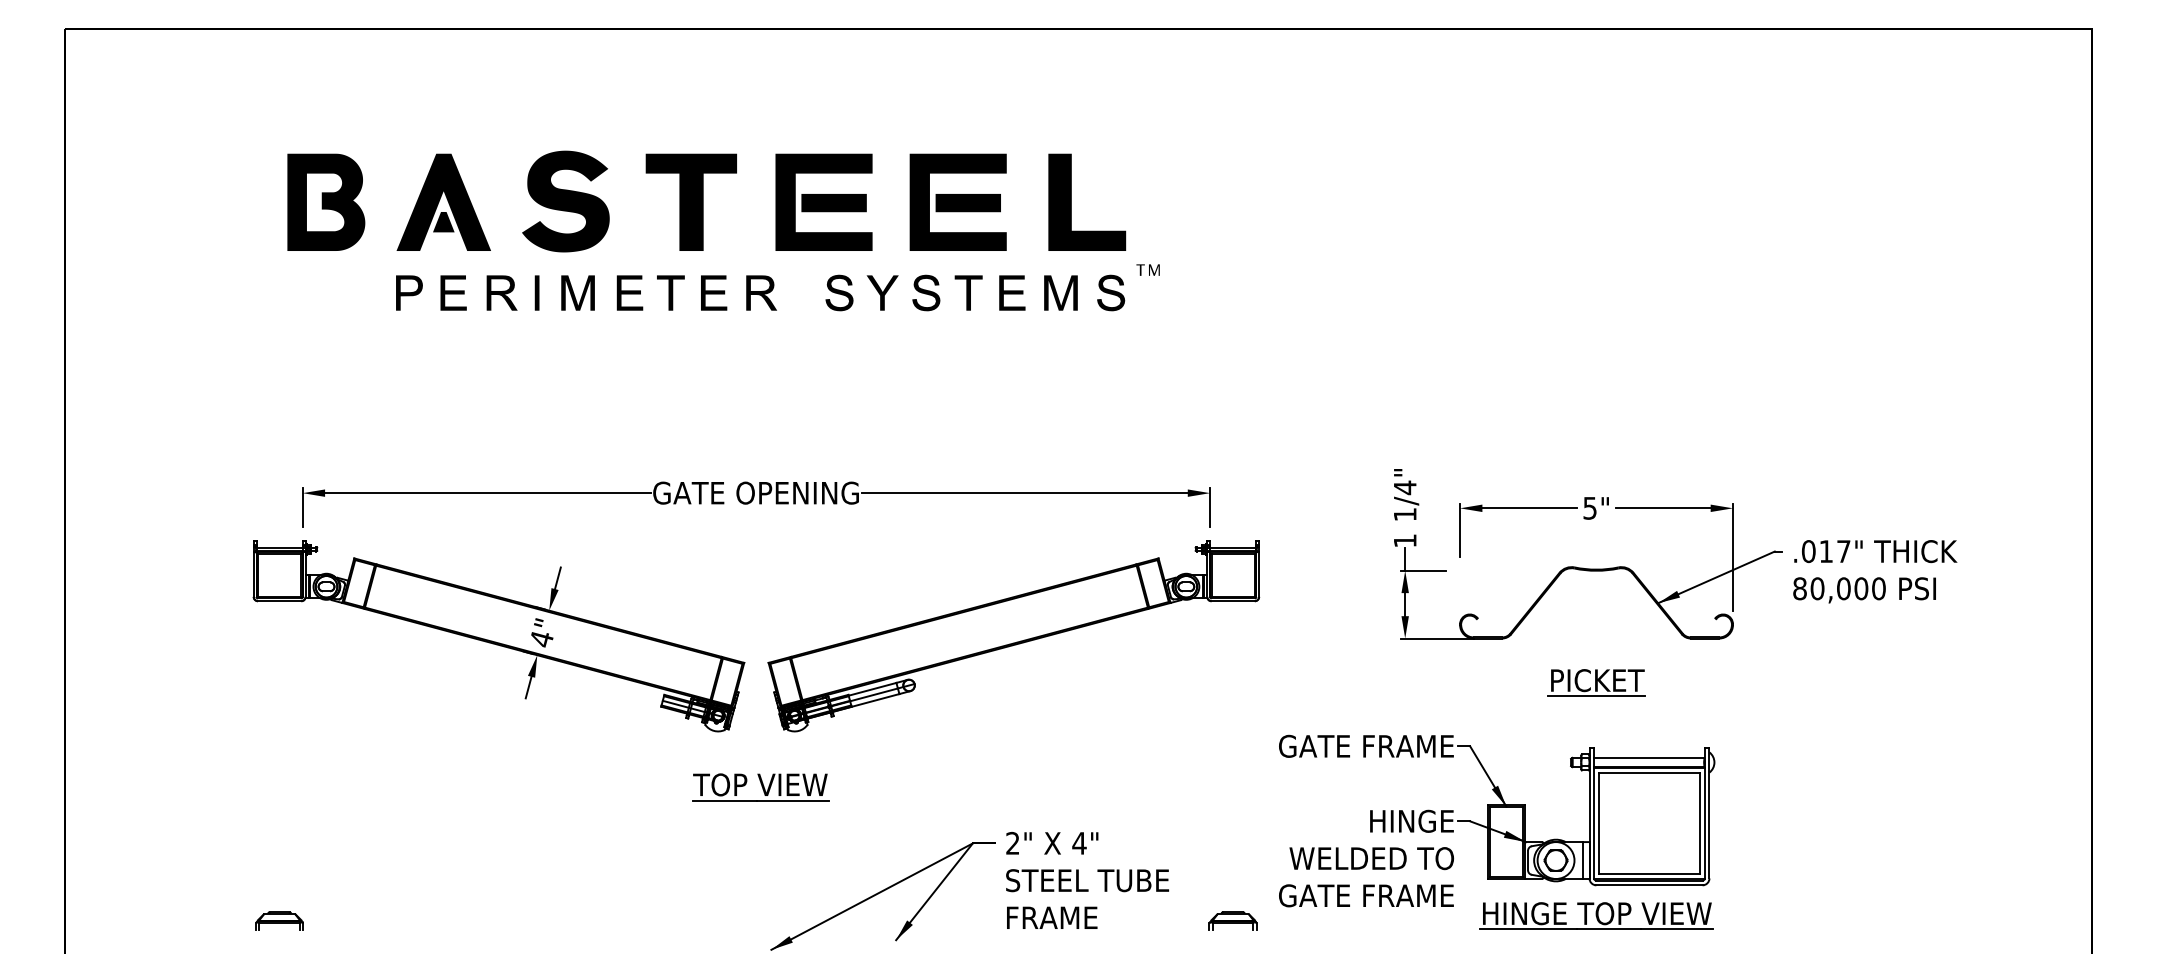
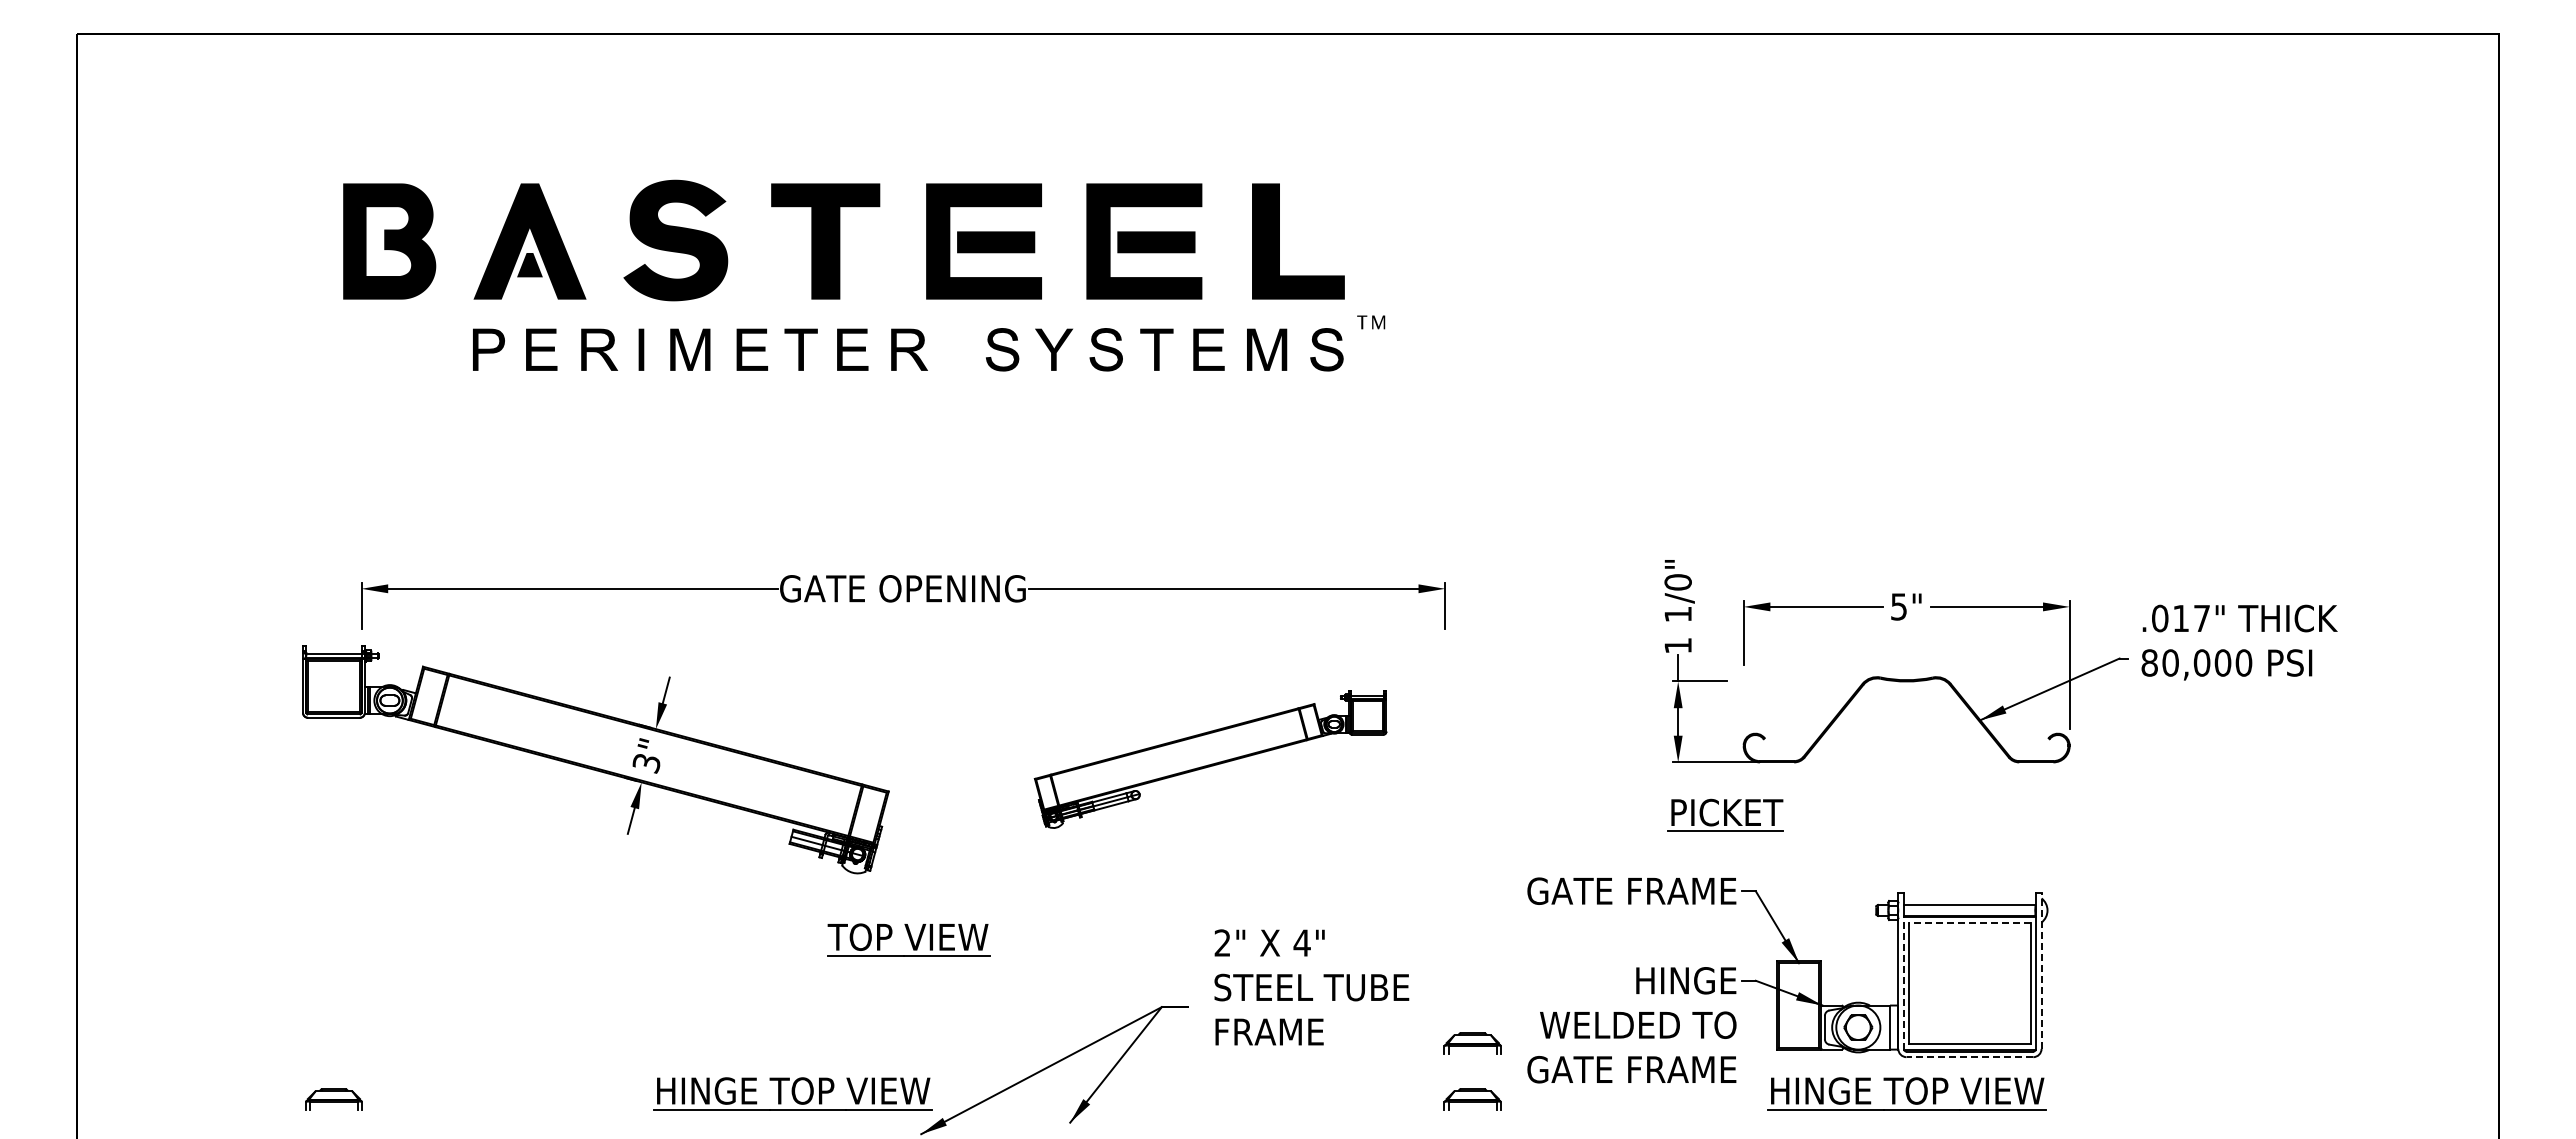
text: (1404, 487) -> (1677, 582), 1/4" -> 1/0"
text: (1875, 571) -> (2239, 642), moved
part: (1013, 636) -> (1210, 759), size x0.6
text: (541, 639) -> (646, 763), 4" -> 3"
part: (1596, 682) -> (1725, 814), moved
line: (1649, 772) -> (1969, 922), solid -> dashed
line: (1709, 813) -> (2041, 971), solid -> dashed
line: (1593, 822) -> (1903, 982), solid -> dashed
part: (1232, 873) -> (1472, 1043), added
text: (1087, 880) -> (1311, 987), moved
line: (1649, 885) -> (1969, 1057), solid -> dashed
part: (663, 915) -> (792, 1093), added

